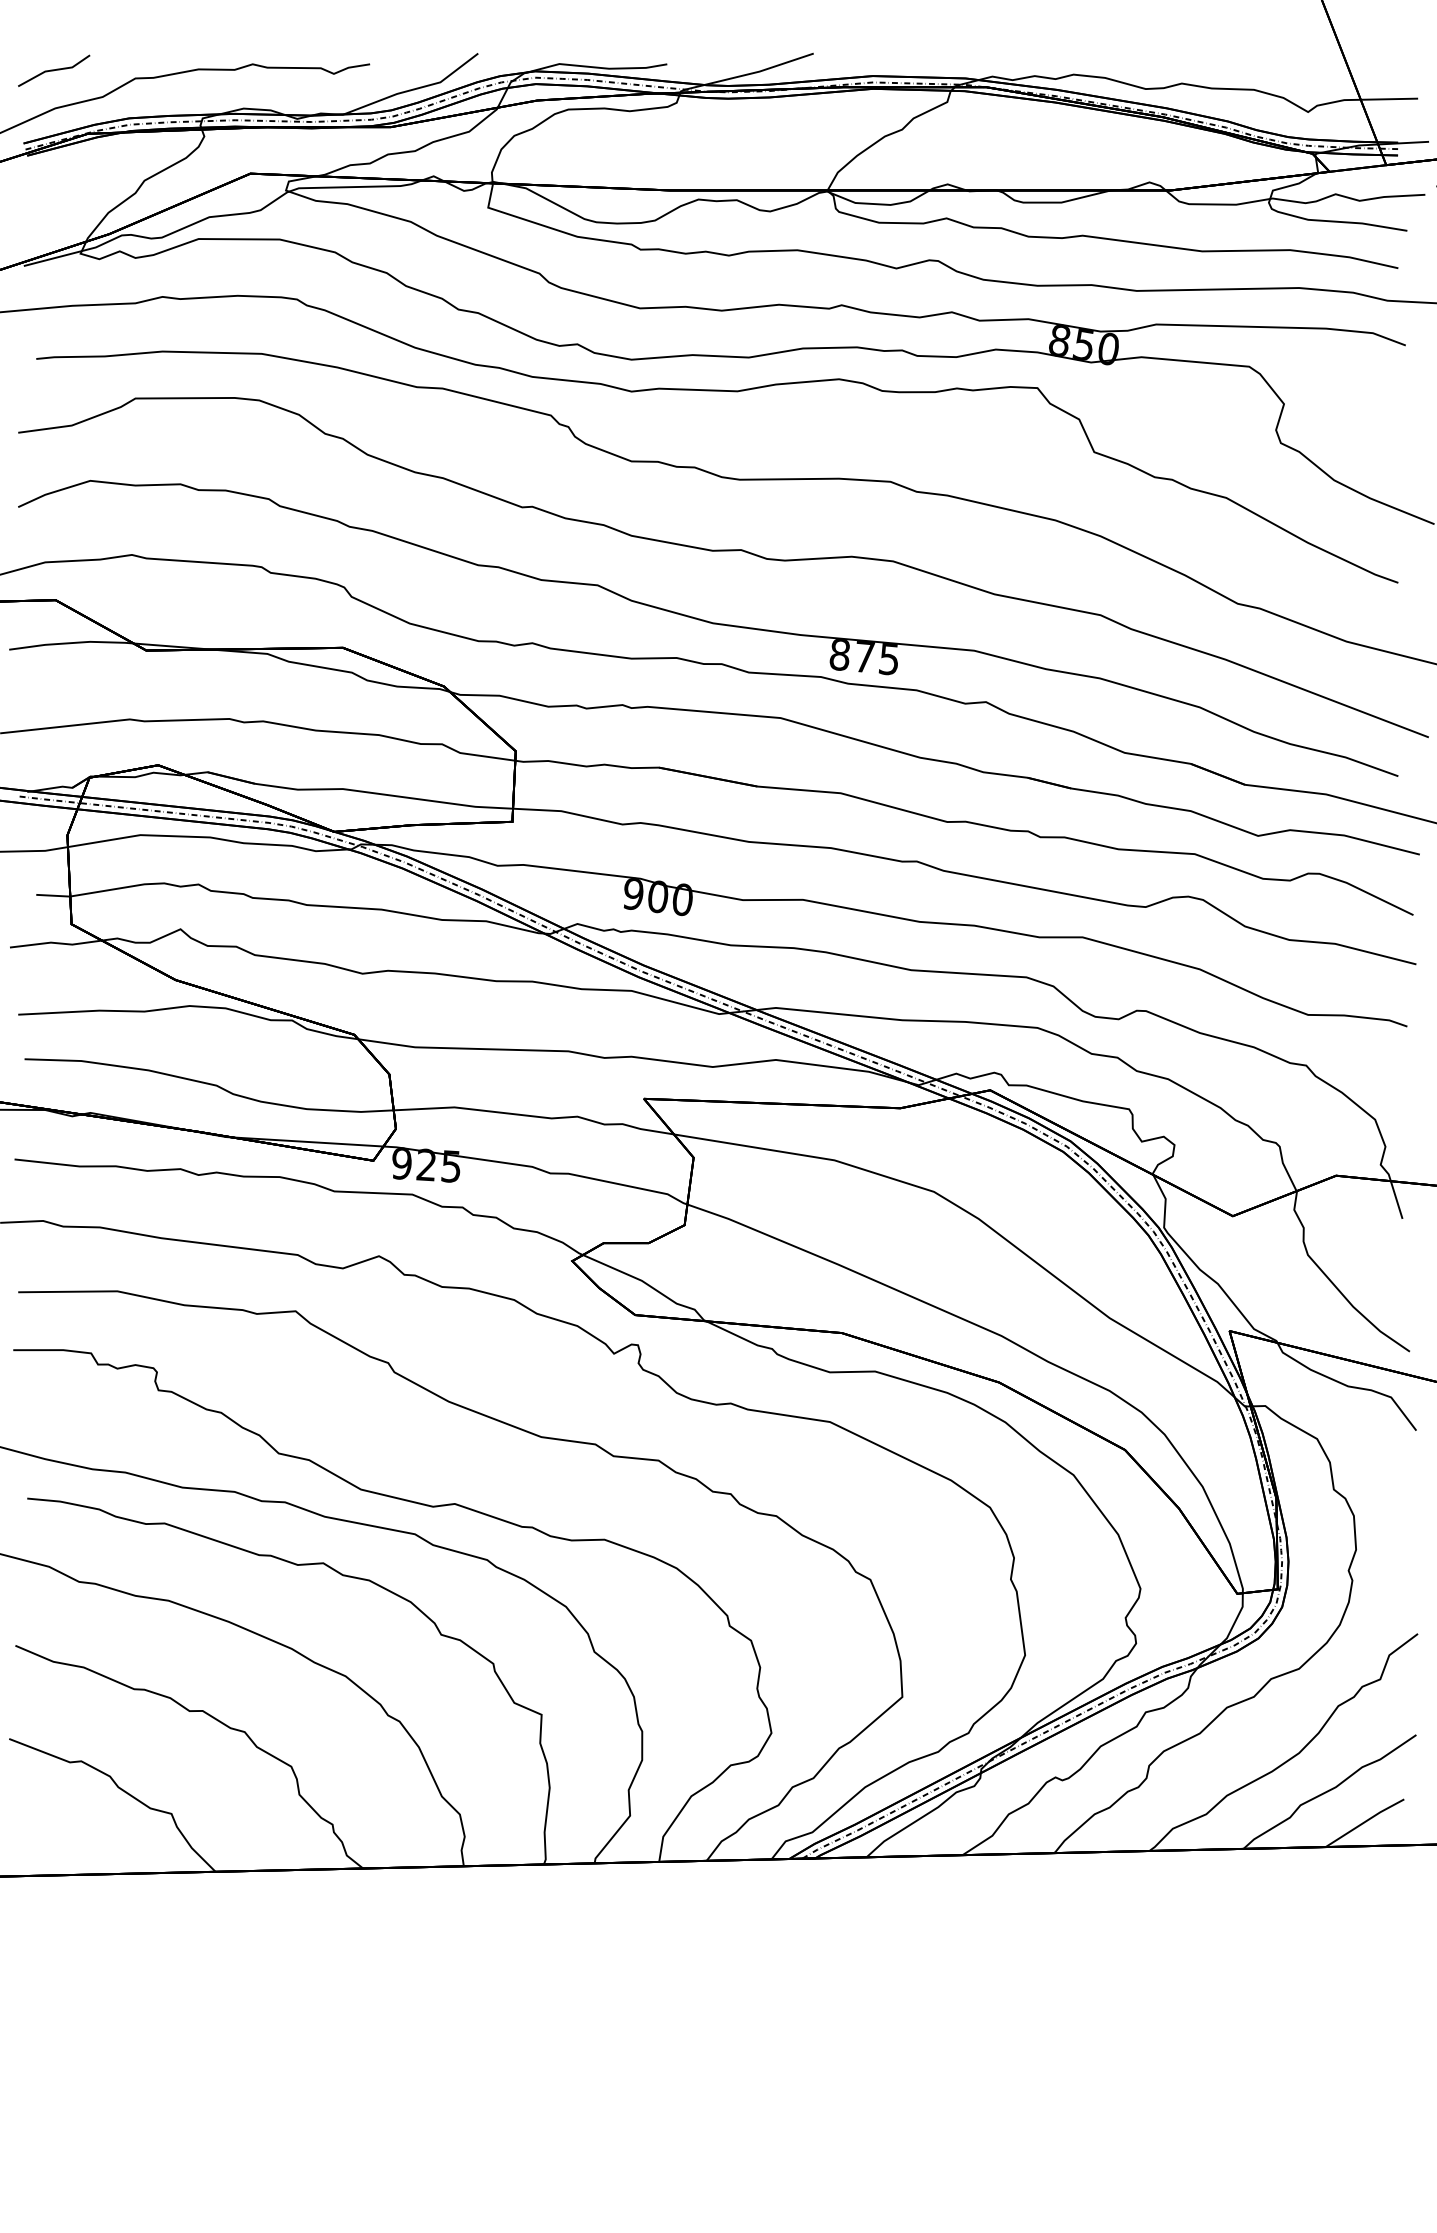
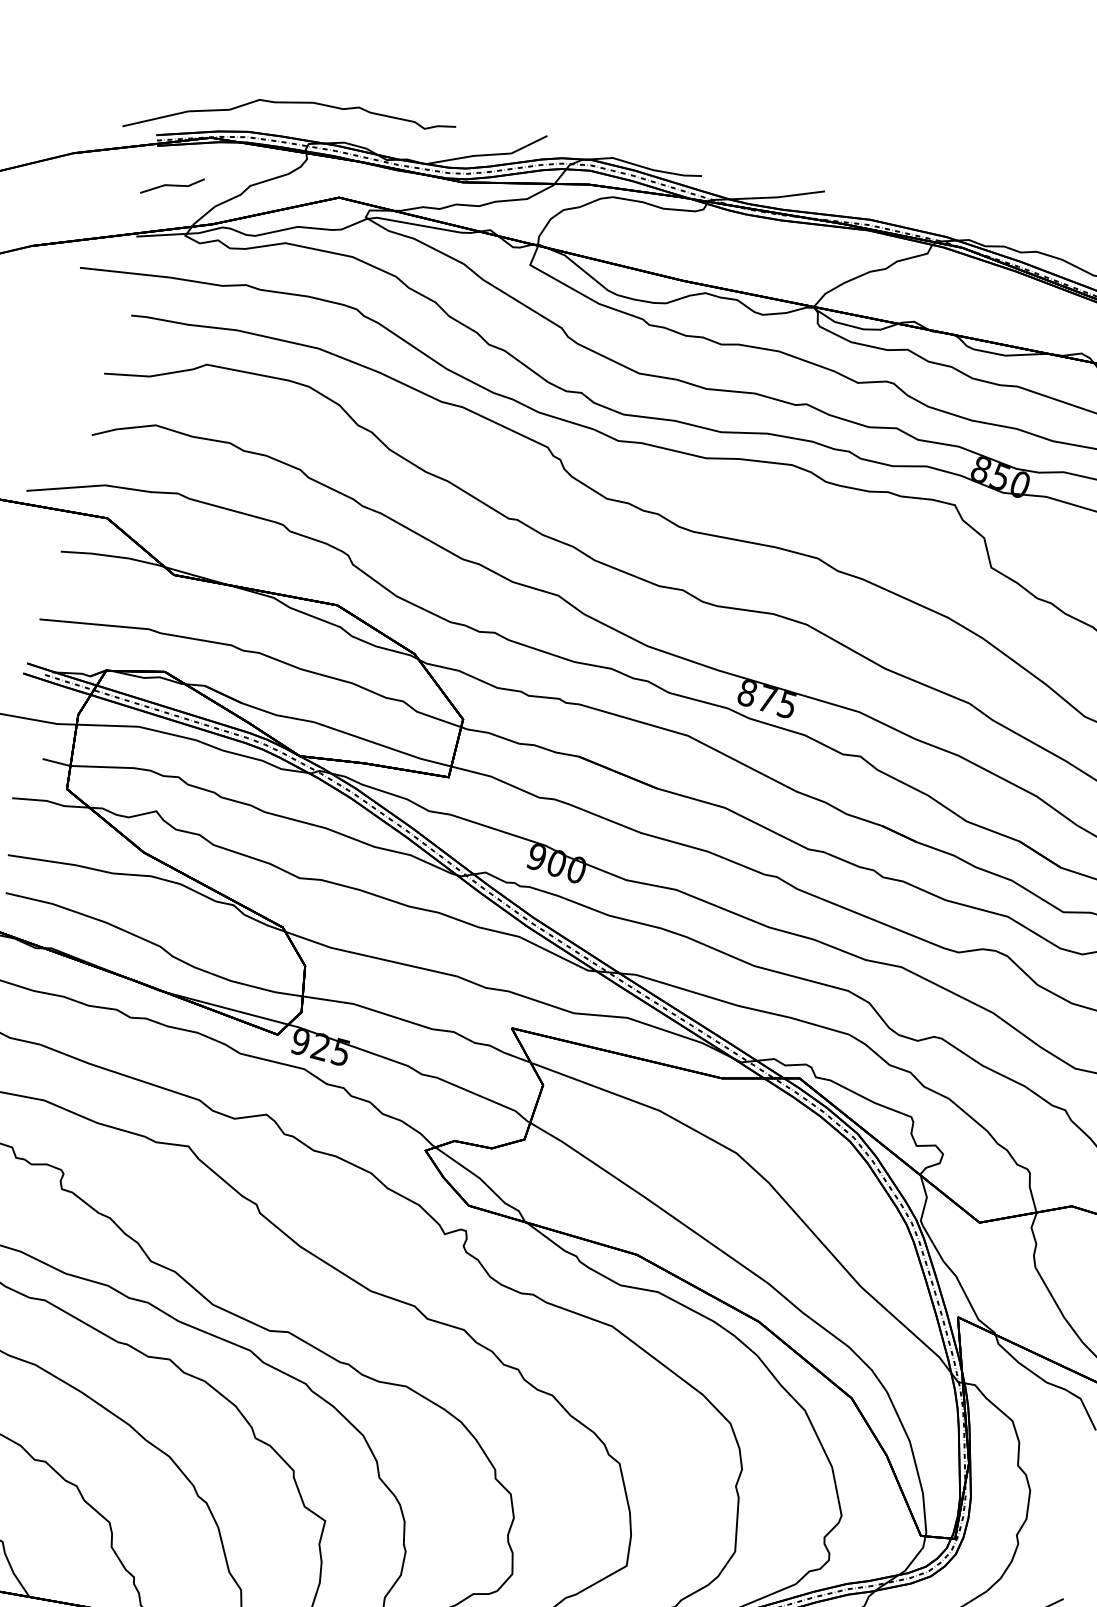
line: (54, 70) -> (172, 185), moved

